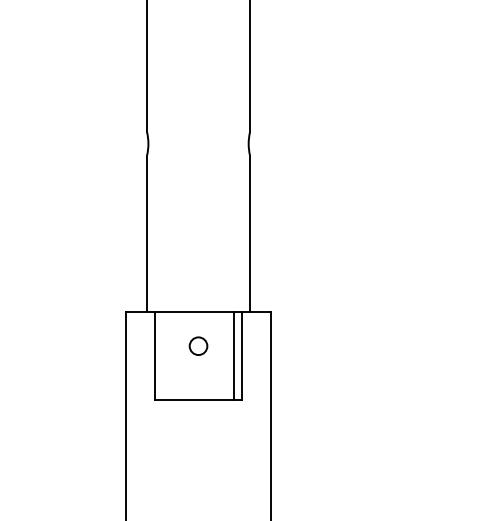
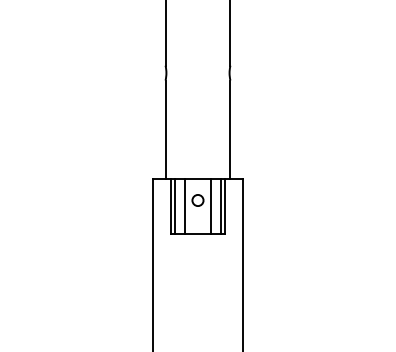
line: (162, 355) -> (175, 206), added
line: (177, 355) -> (184, 206), added
line: (219, 355) -> (211, 206), added

